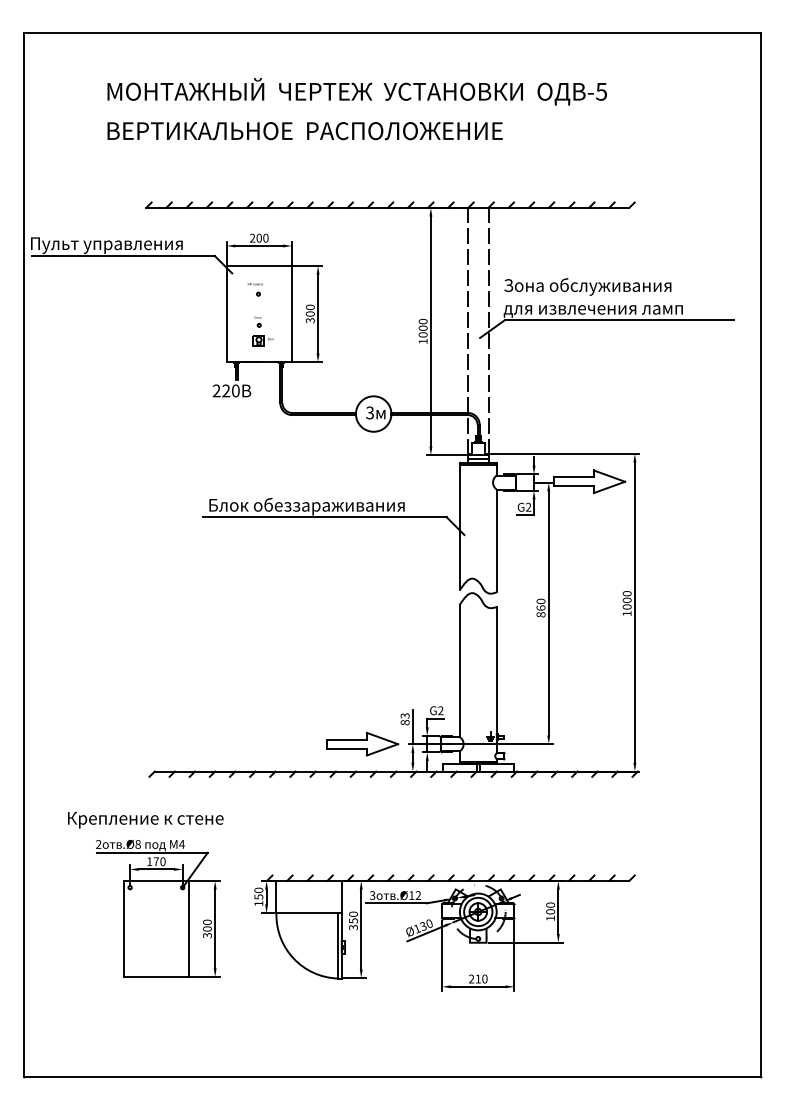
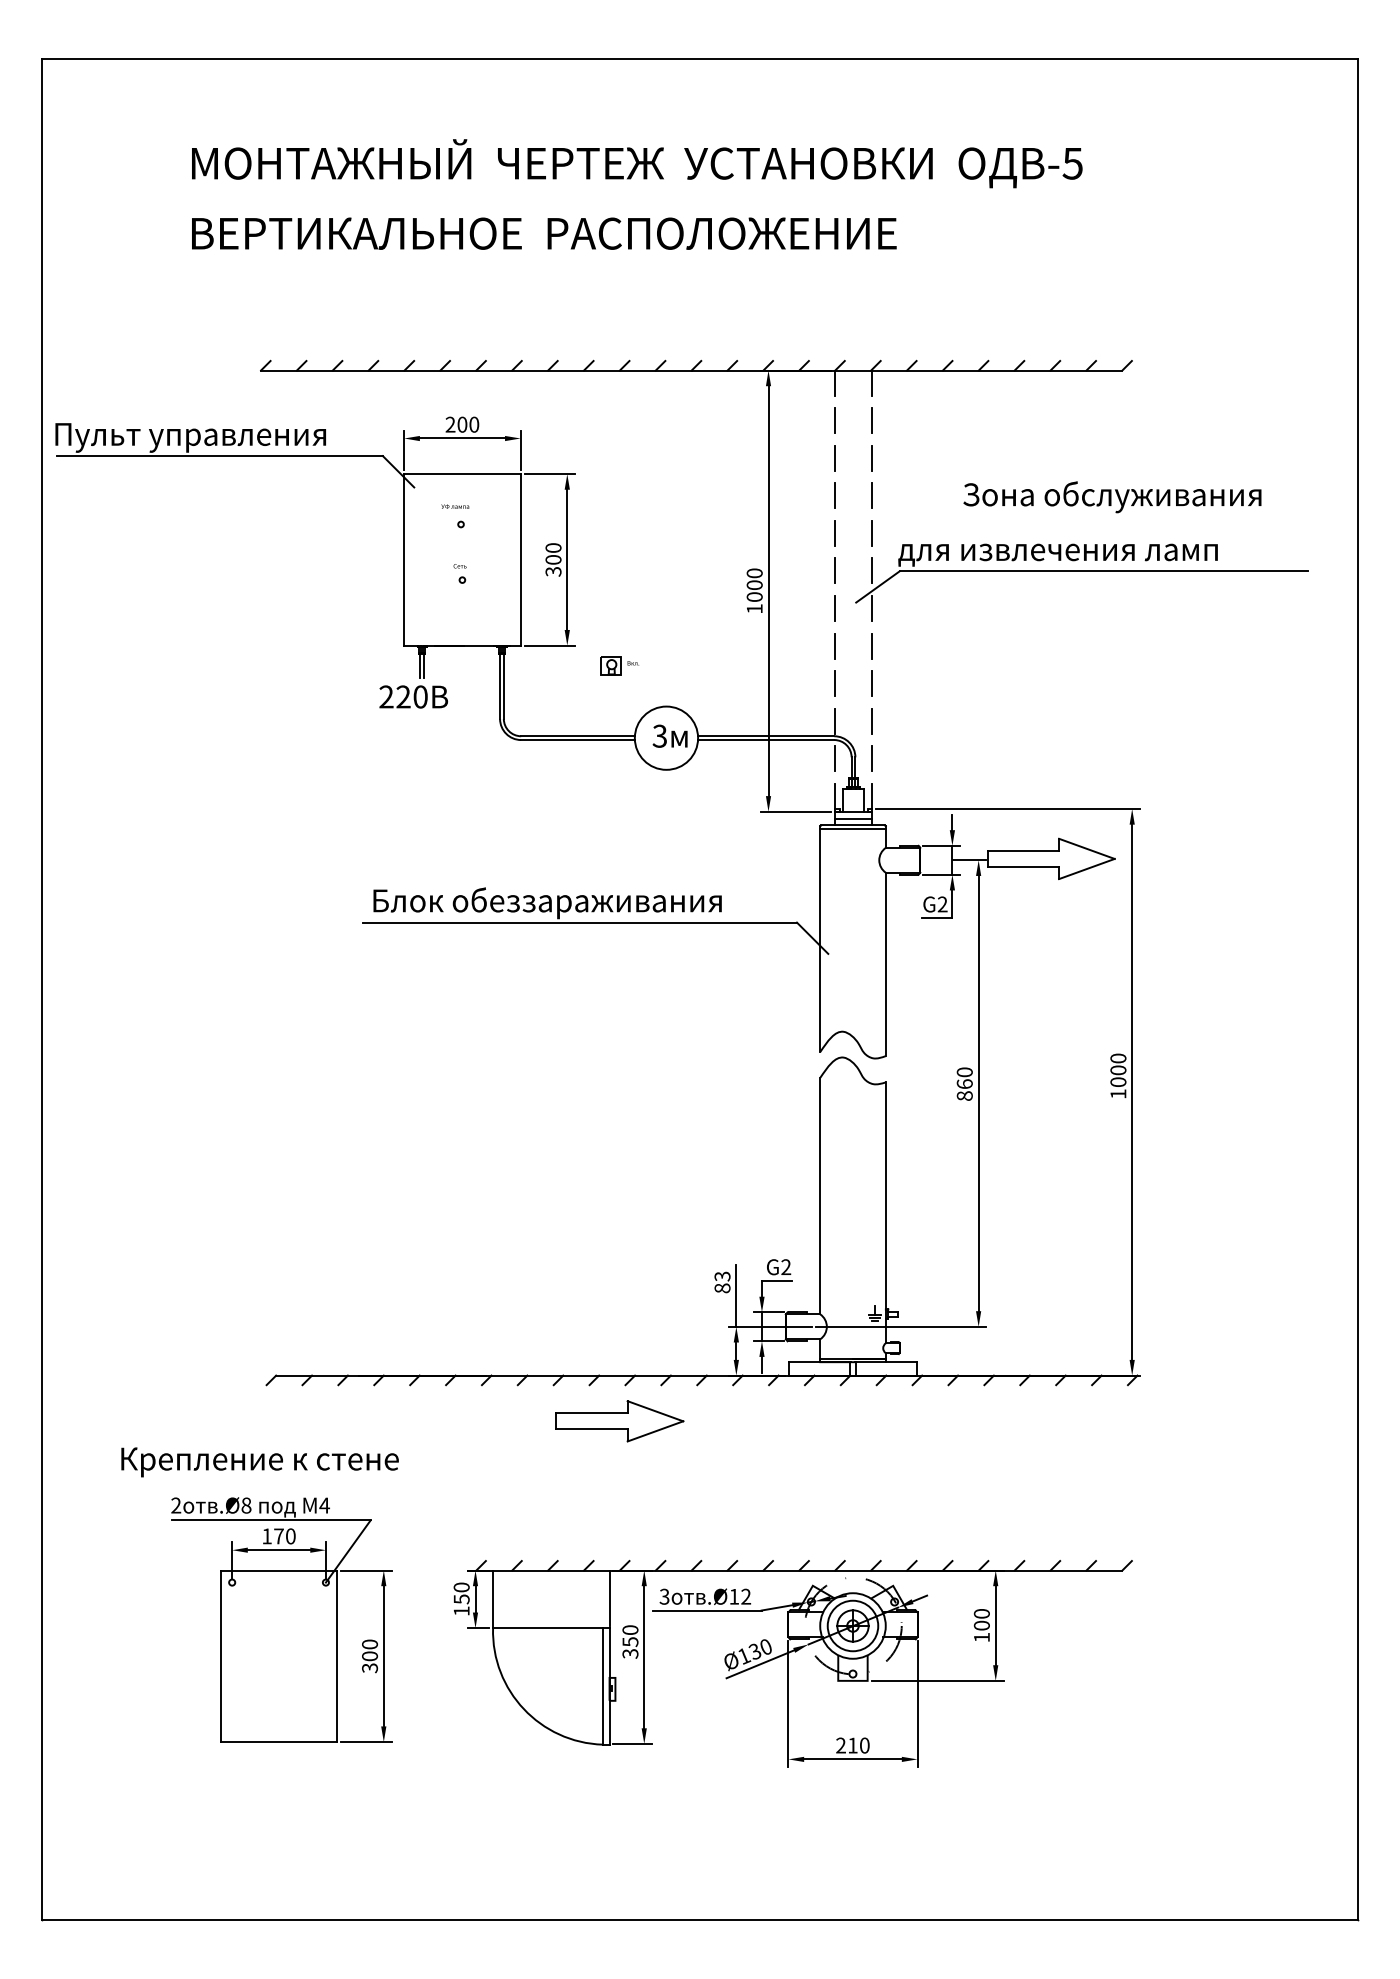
text: (587, 286) -> (1111, 496), moved
part: (263, 340) -> (619, 665), moved
part: (362, 743) -> (619, 1420), moved

